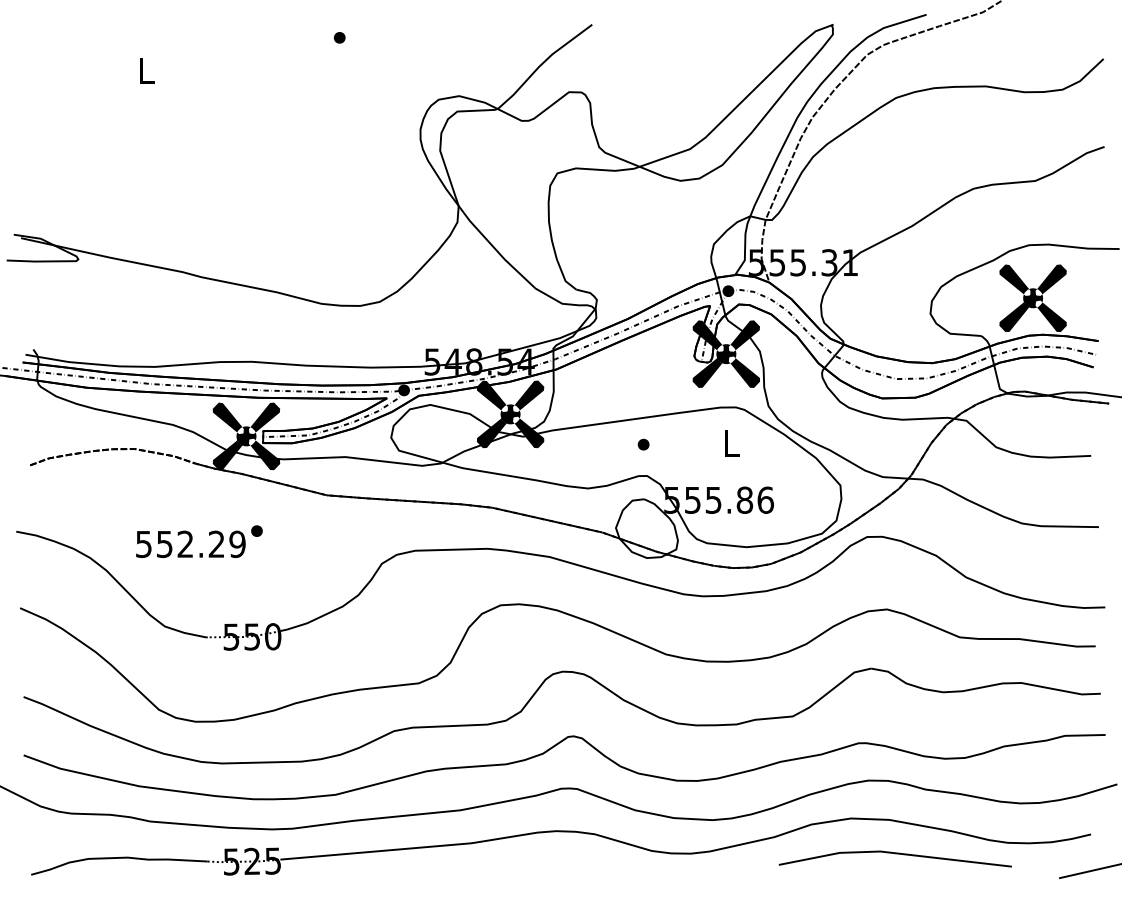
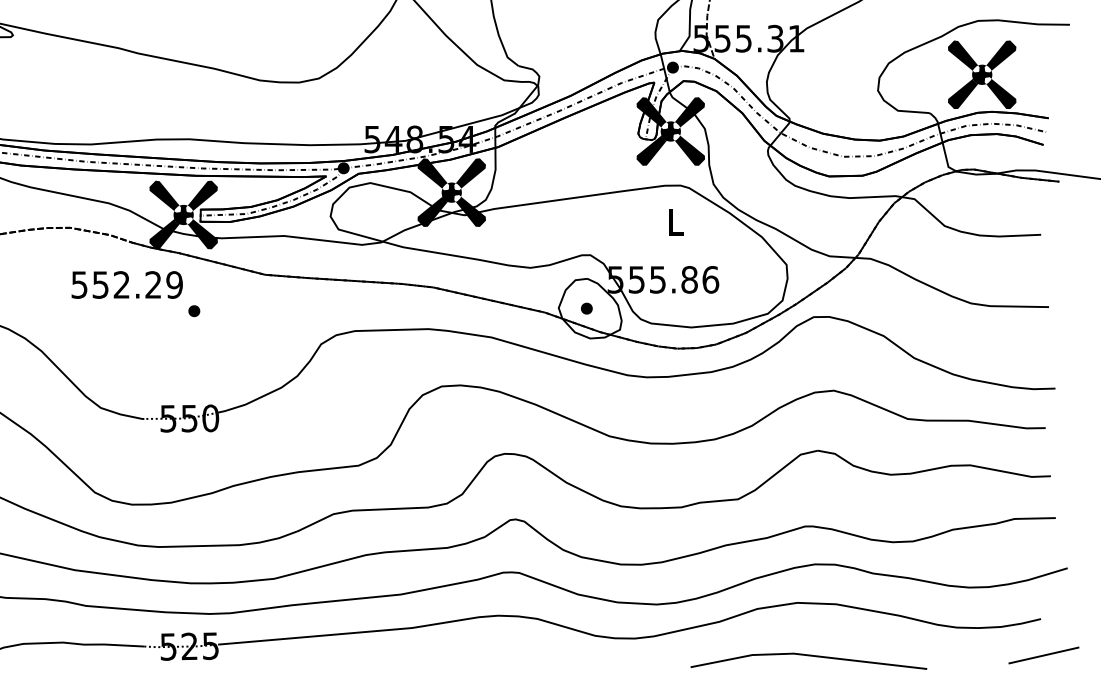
part: (643, 444) -> (586, 308), moved
text: (190, 543) -> (126, 284), moved
line: (895, 854) -> (809, 656), moved

